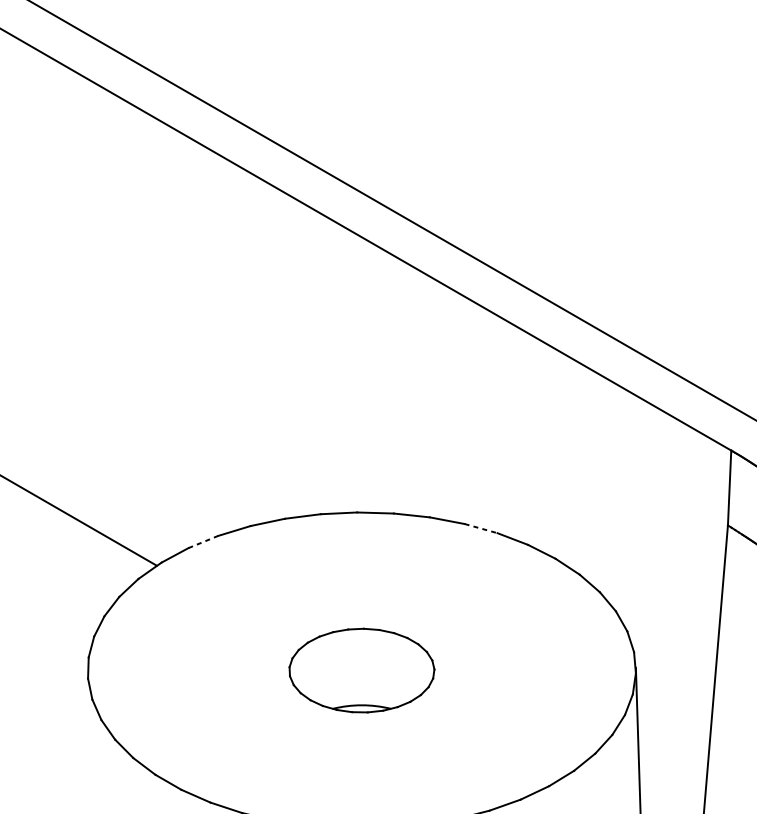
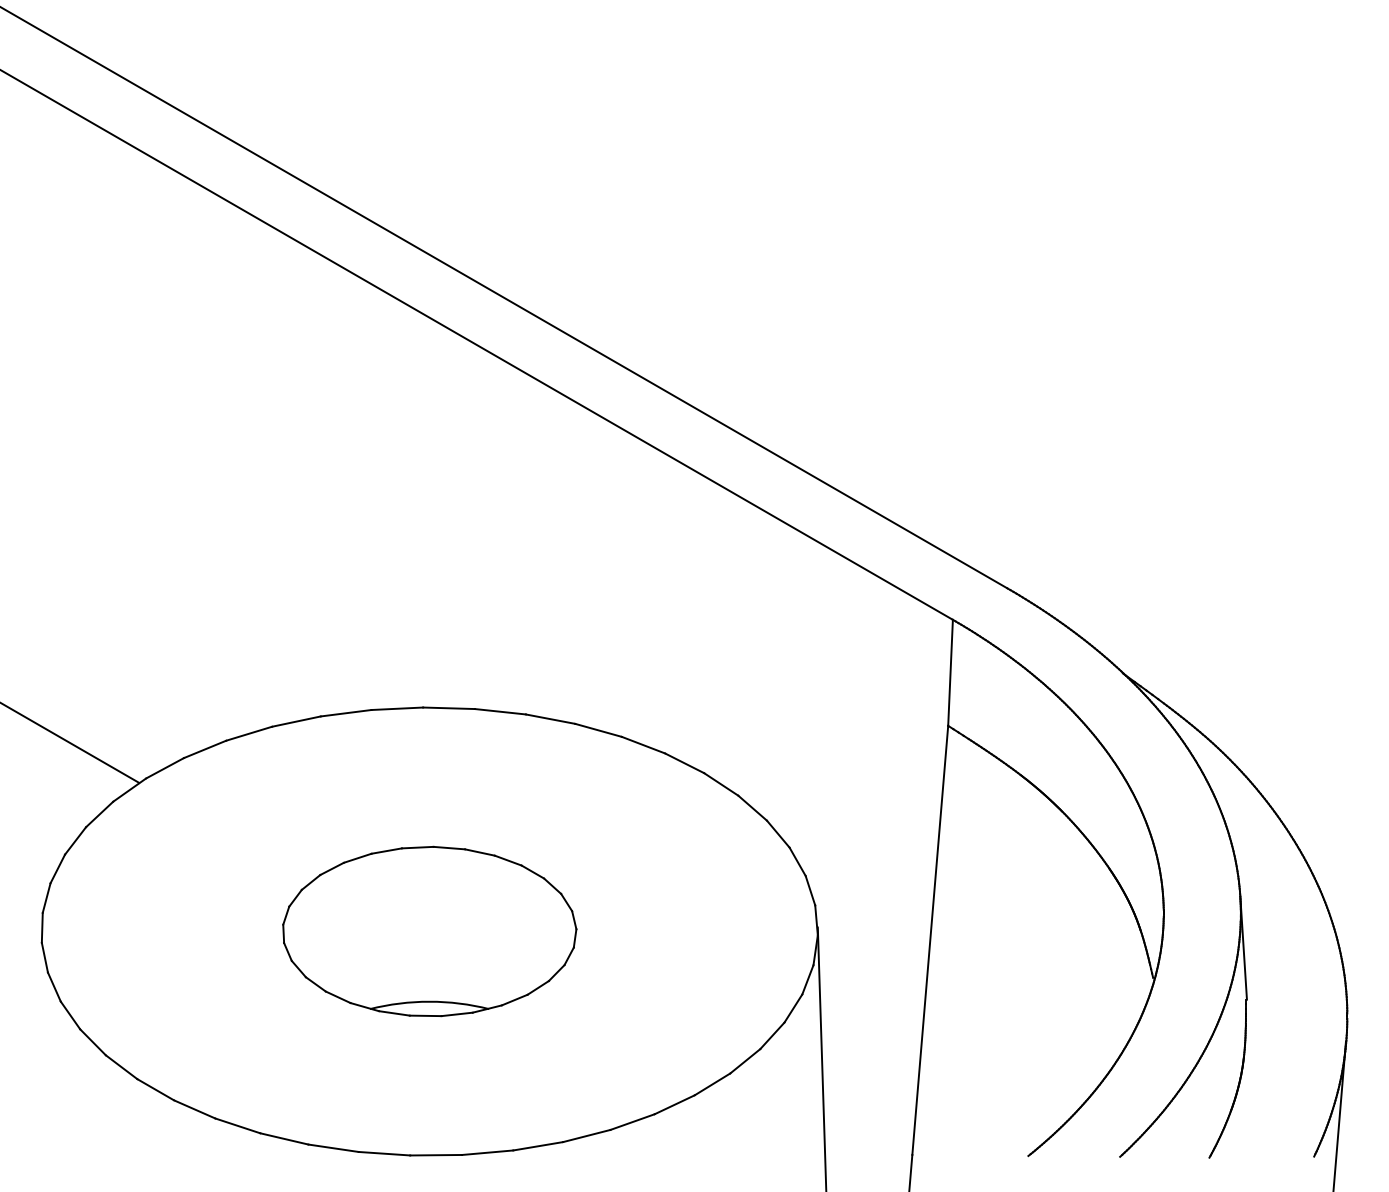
line: (481, 528) -> (599, 730), dashed -> solid
line: (203, 542) -> (205, 749), dashed -> solid
part: (361, 670) -> (429, 931), size x1.43

